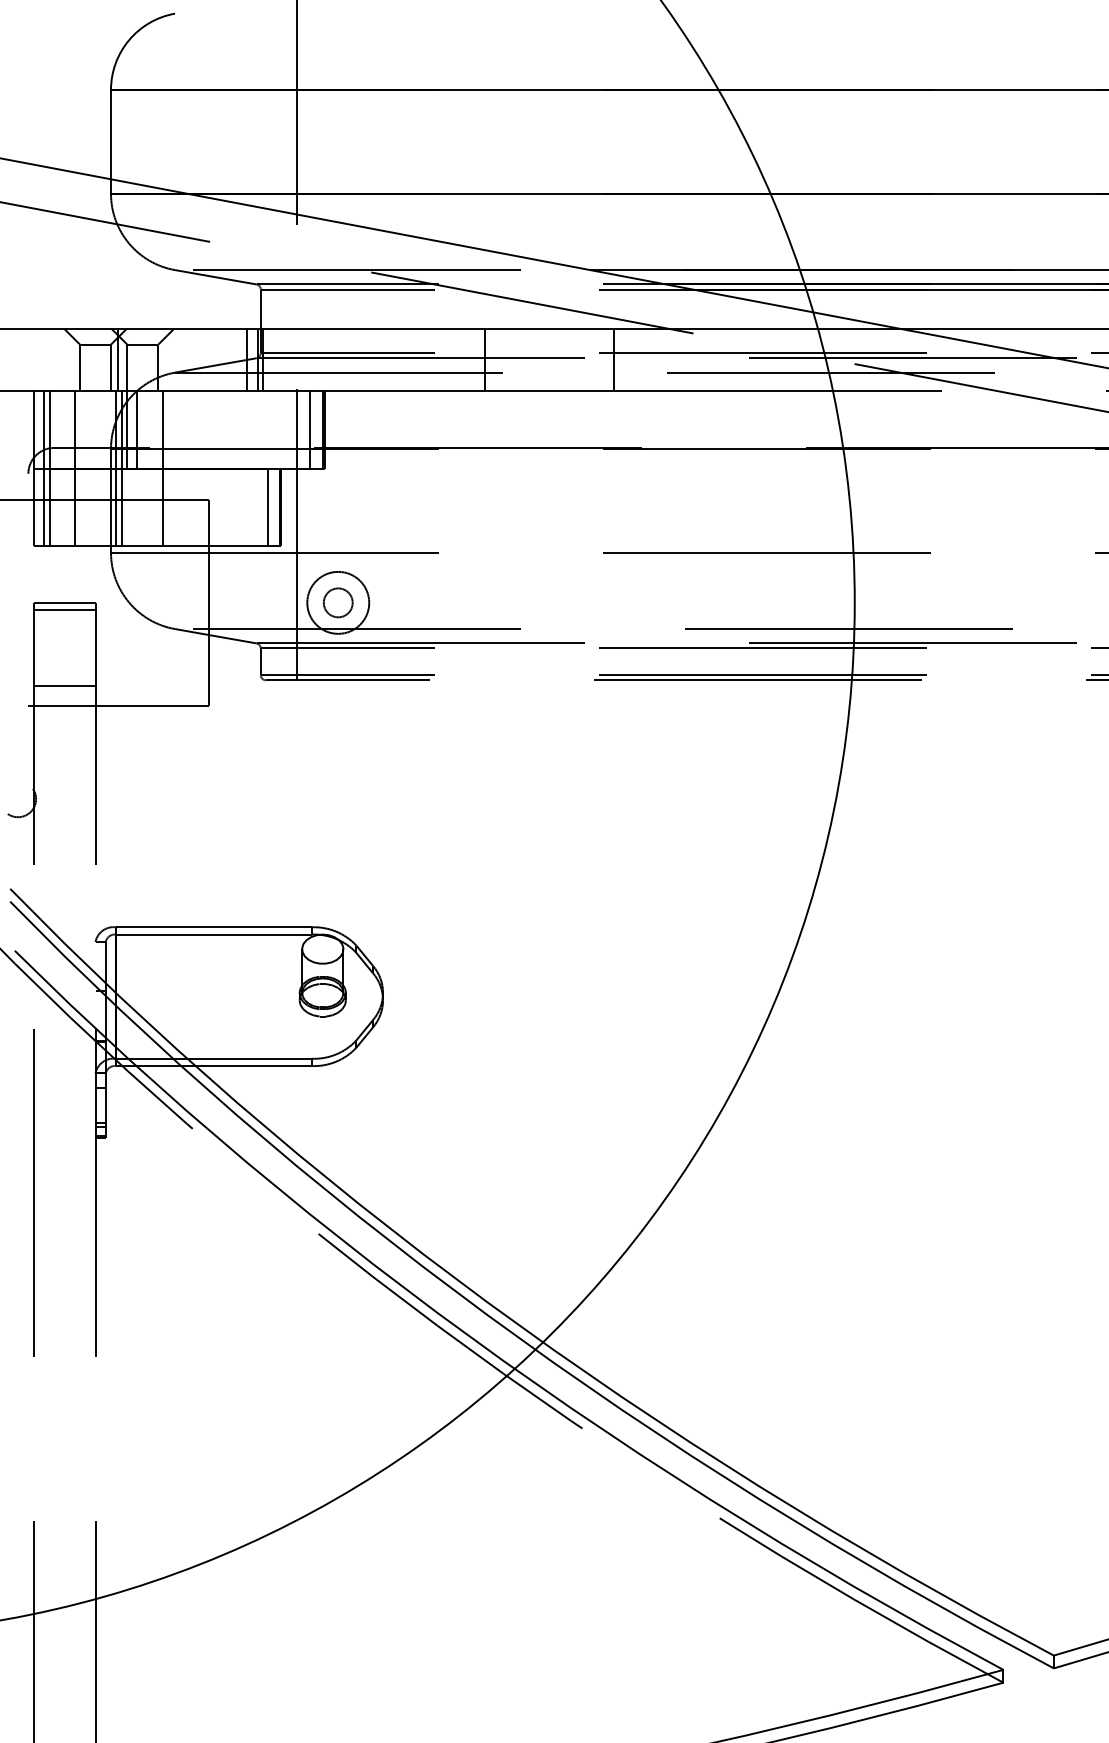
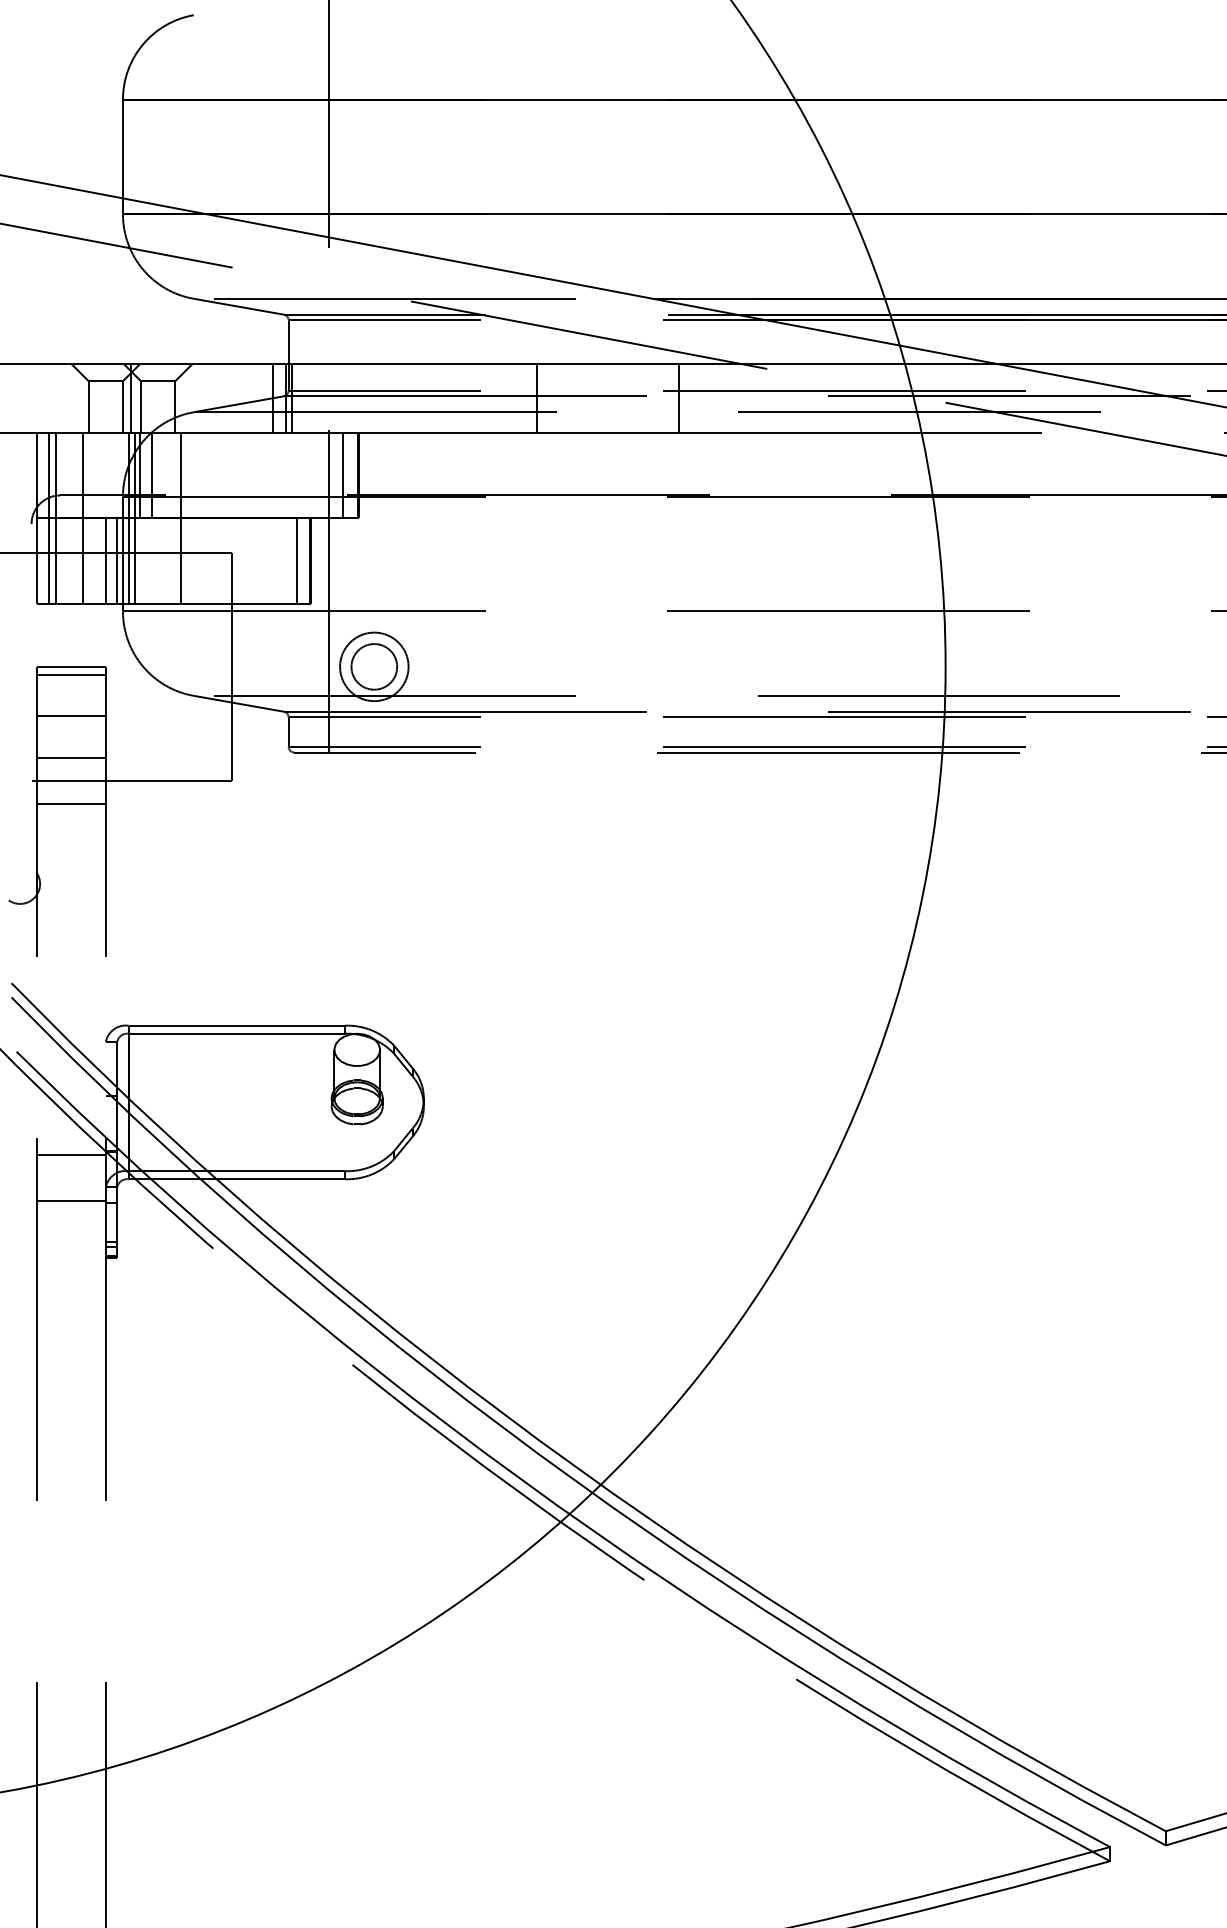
line: (95, 507) -> (105, 561), added
line: (106, 507) -> (117, 561), added
circle: (338, 602) -> (374, 666), size x1.43
line: (64, 646) -> (71, 715), added
line: (64, 726) -> (71, 803), added
line: (64, 1043) -> (71, 1154), added
line: (64, 1085) -> (71, 1200), added

